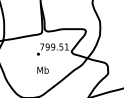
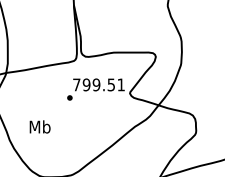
text: (42, 69) -> (39, 125), moved

